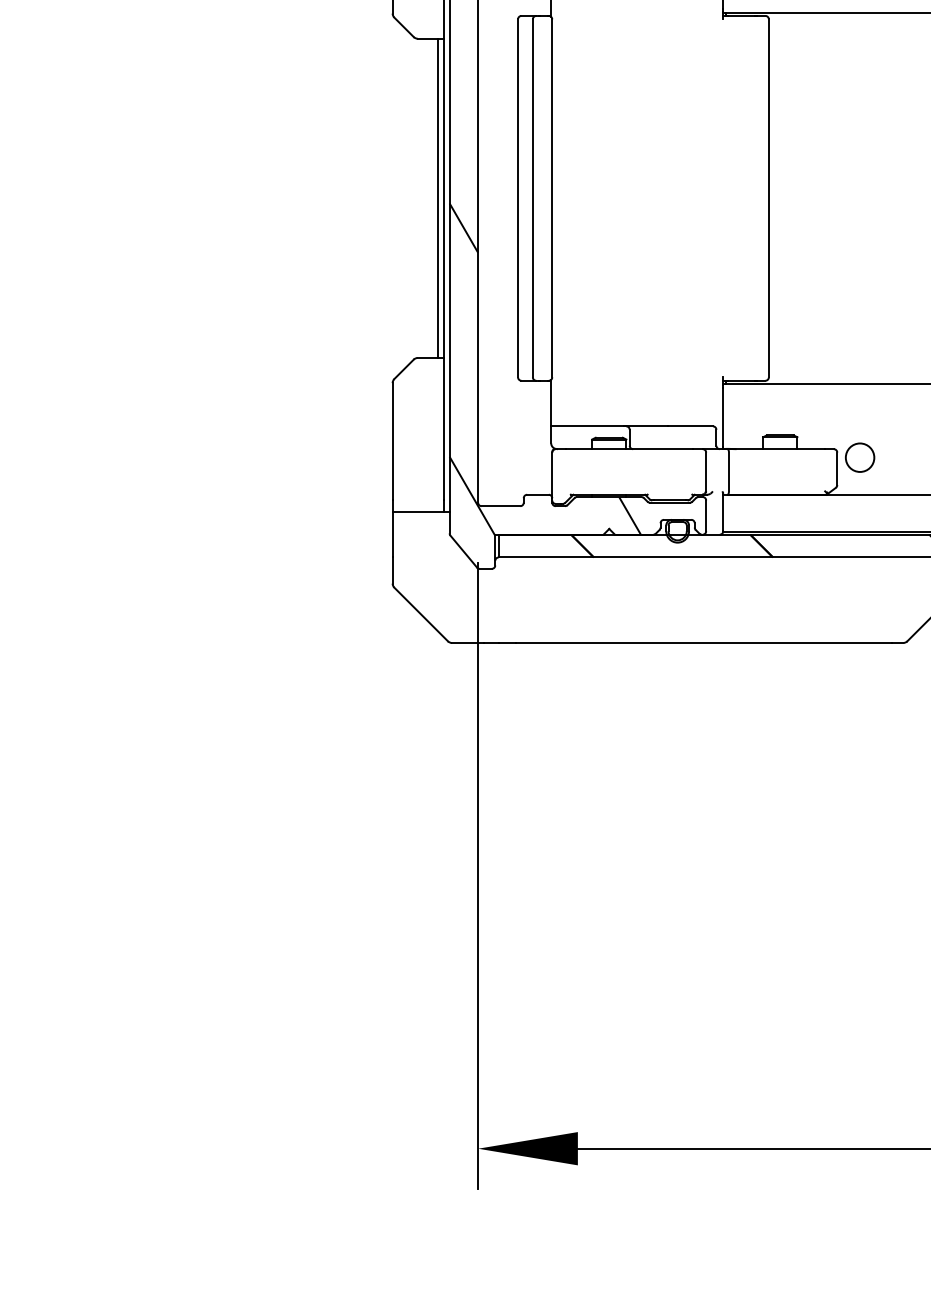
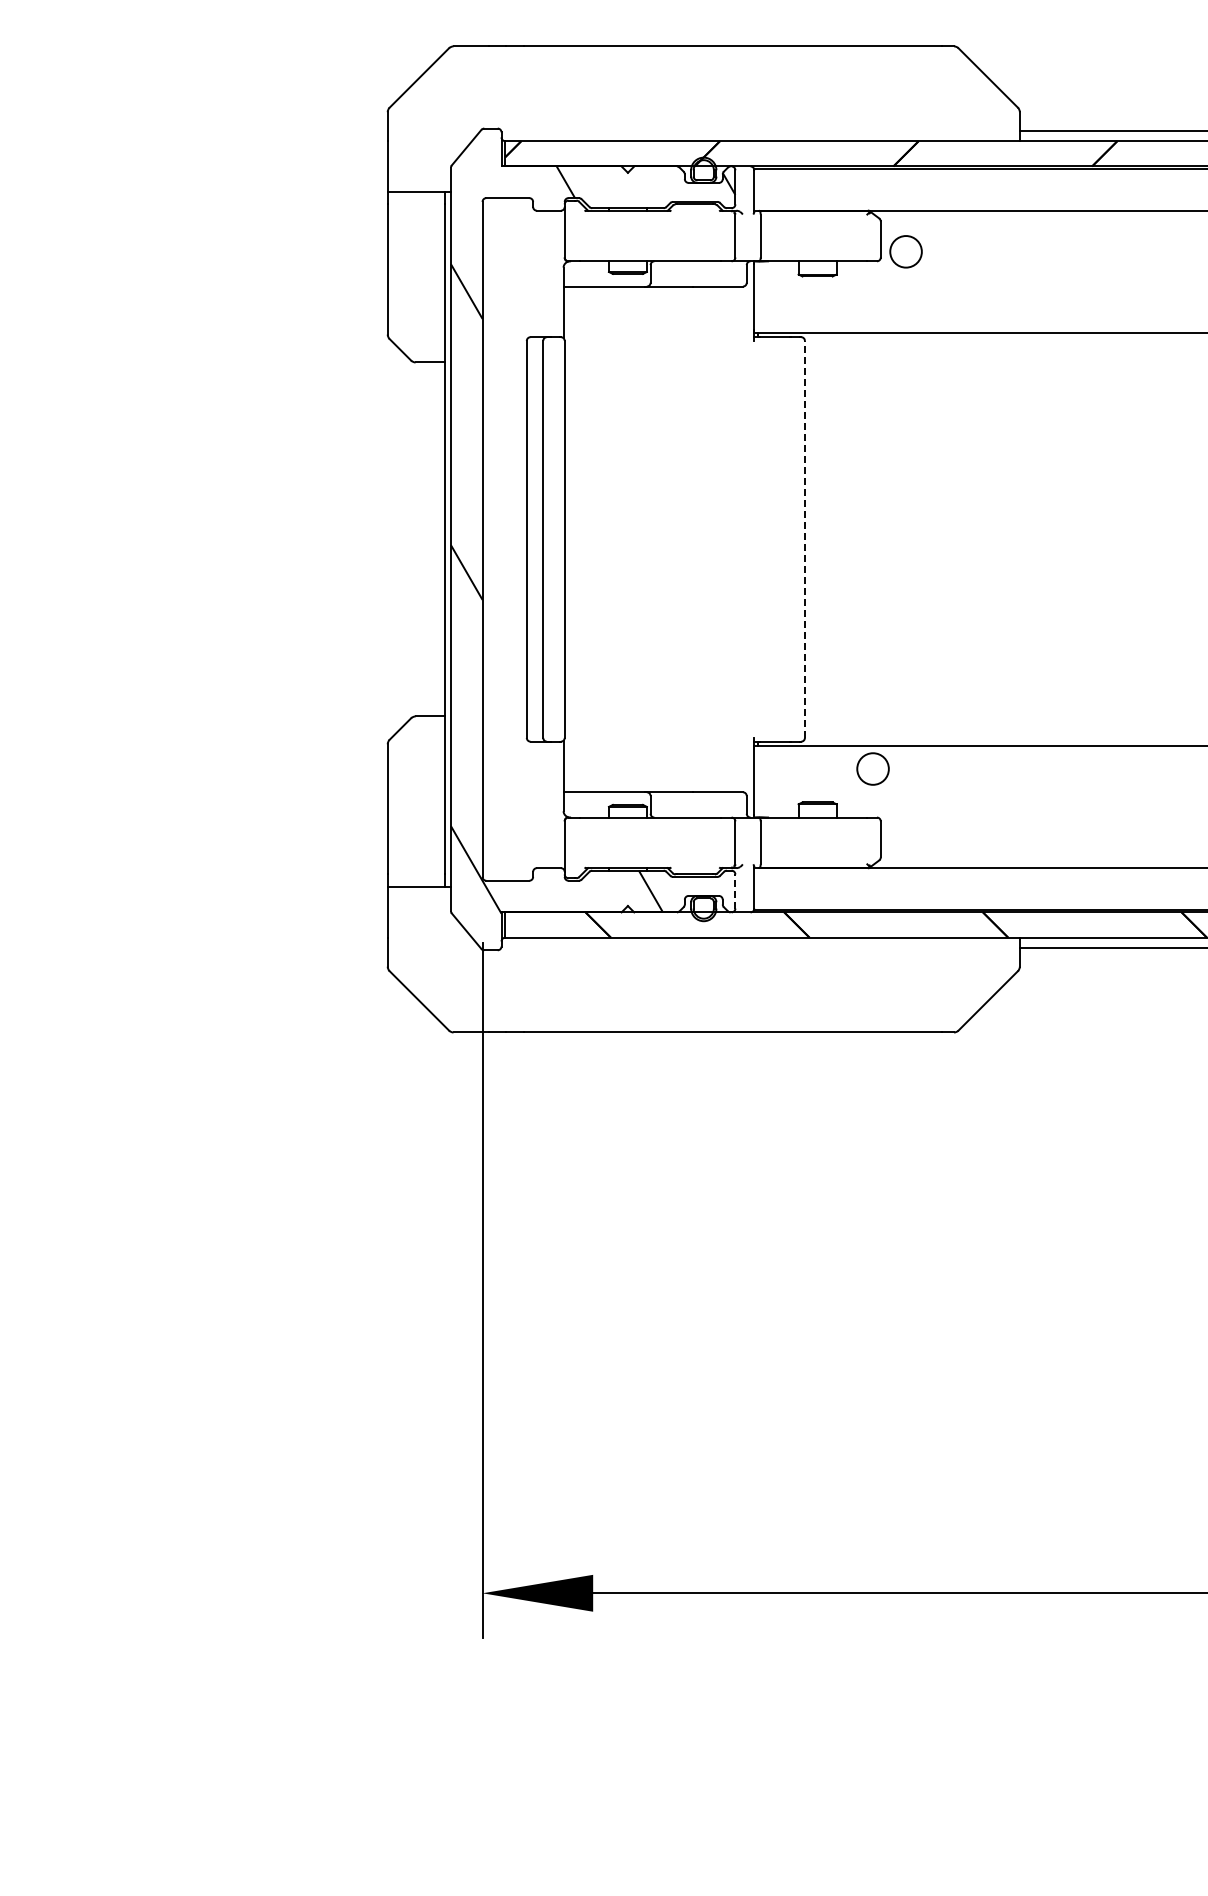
line: (768, 197) -> (804, 538), solid -> dashed
line: (438, 198) -> (438, 539), removed
circle: (859, 457) -> (872, 768), moved
line: (706, 515) -> (735, 891), solid -> dashed

